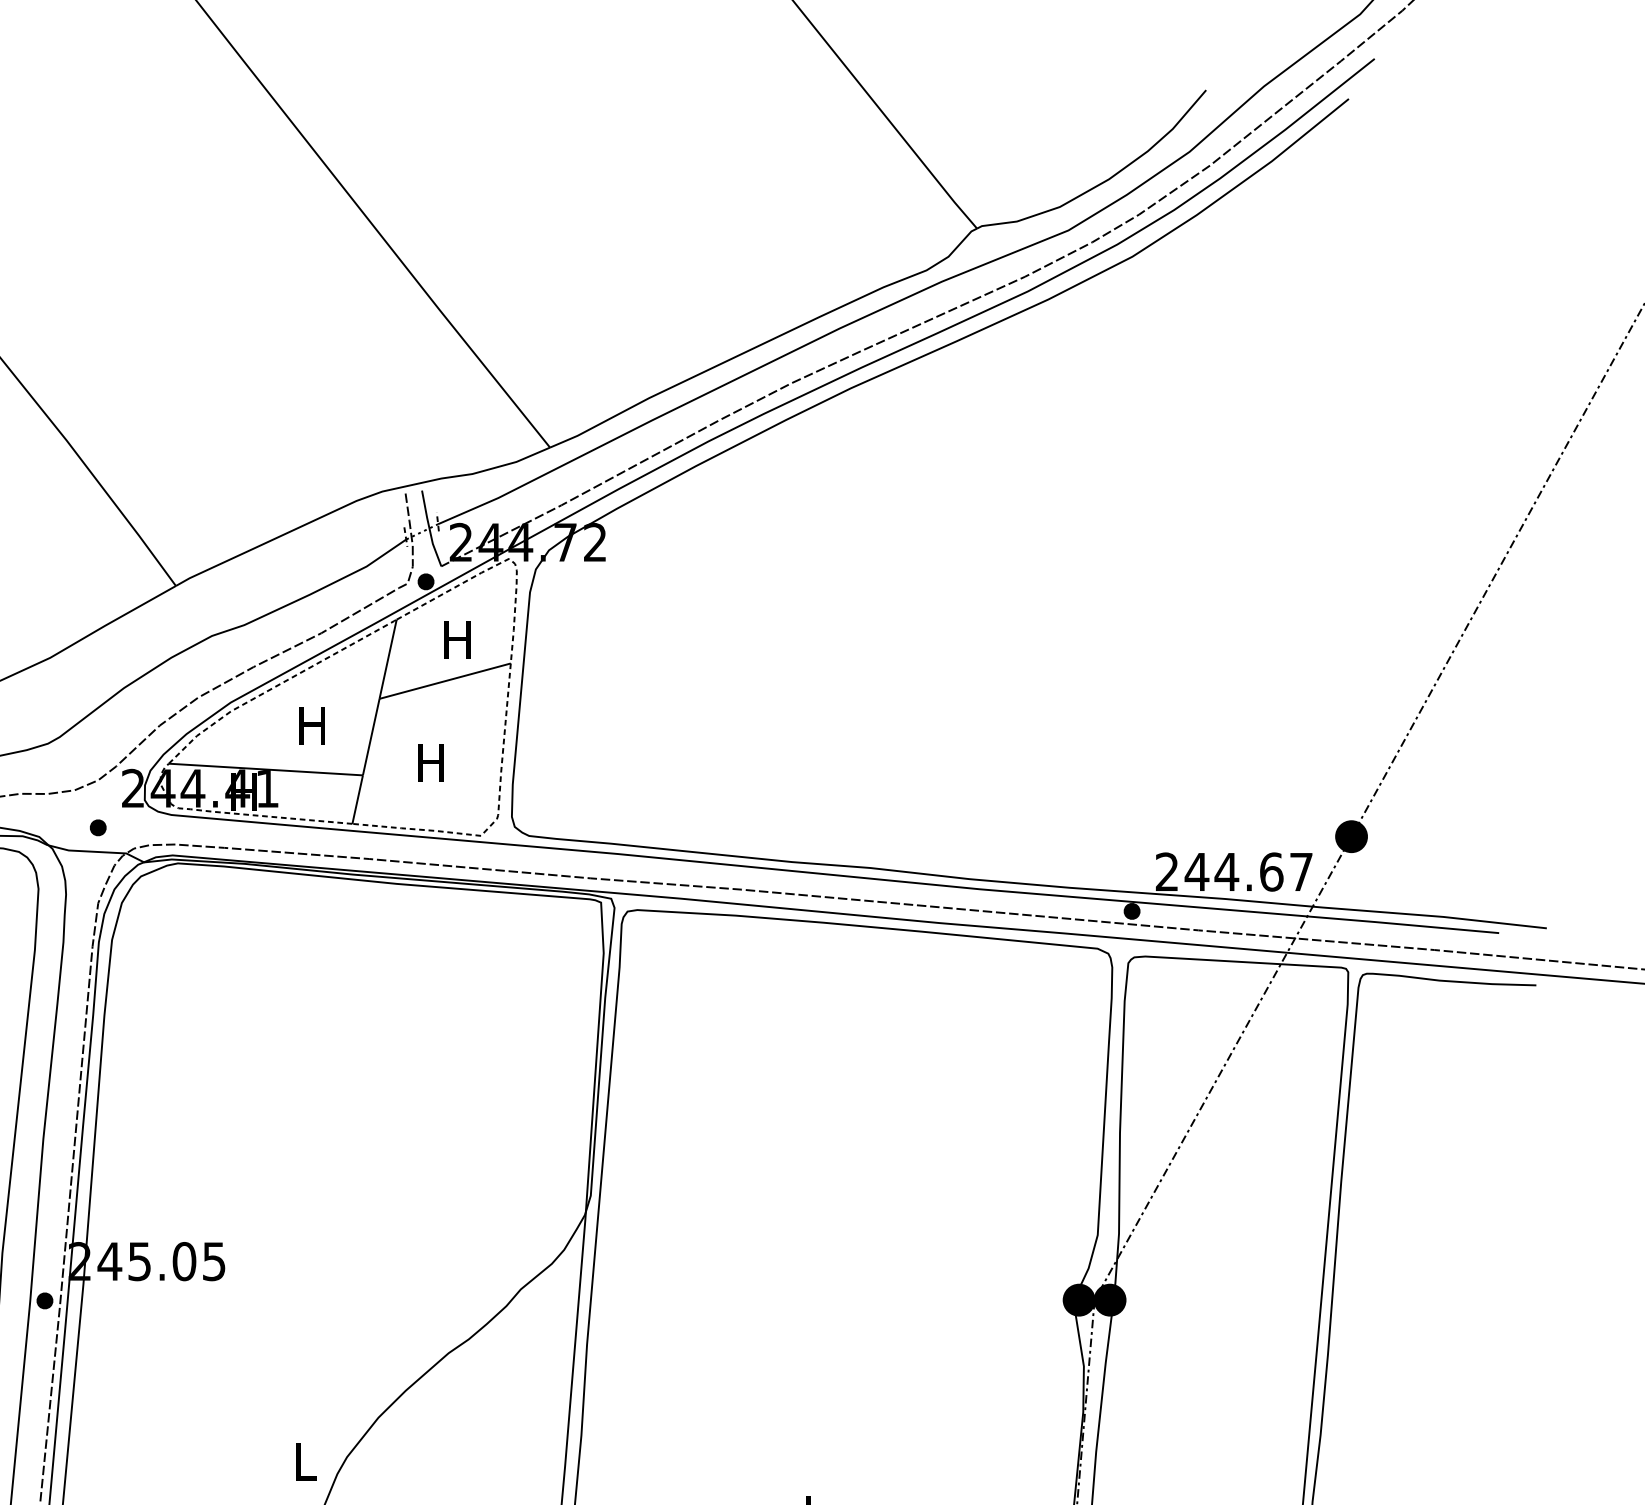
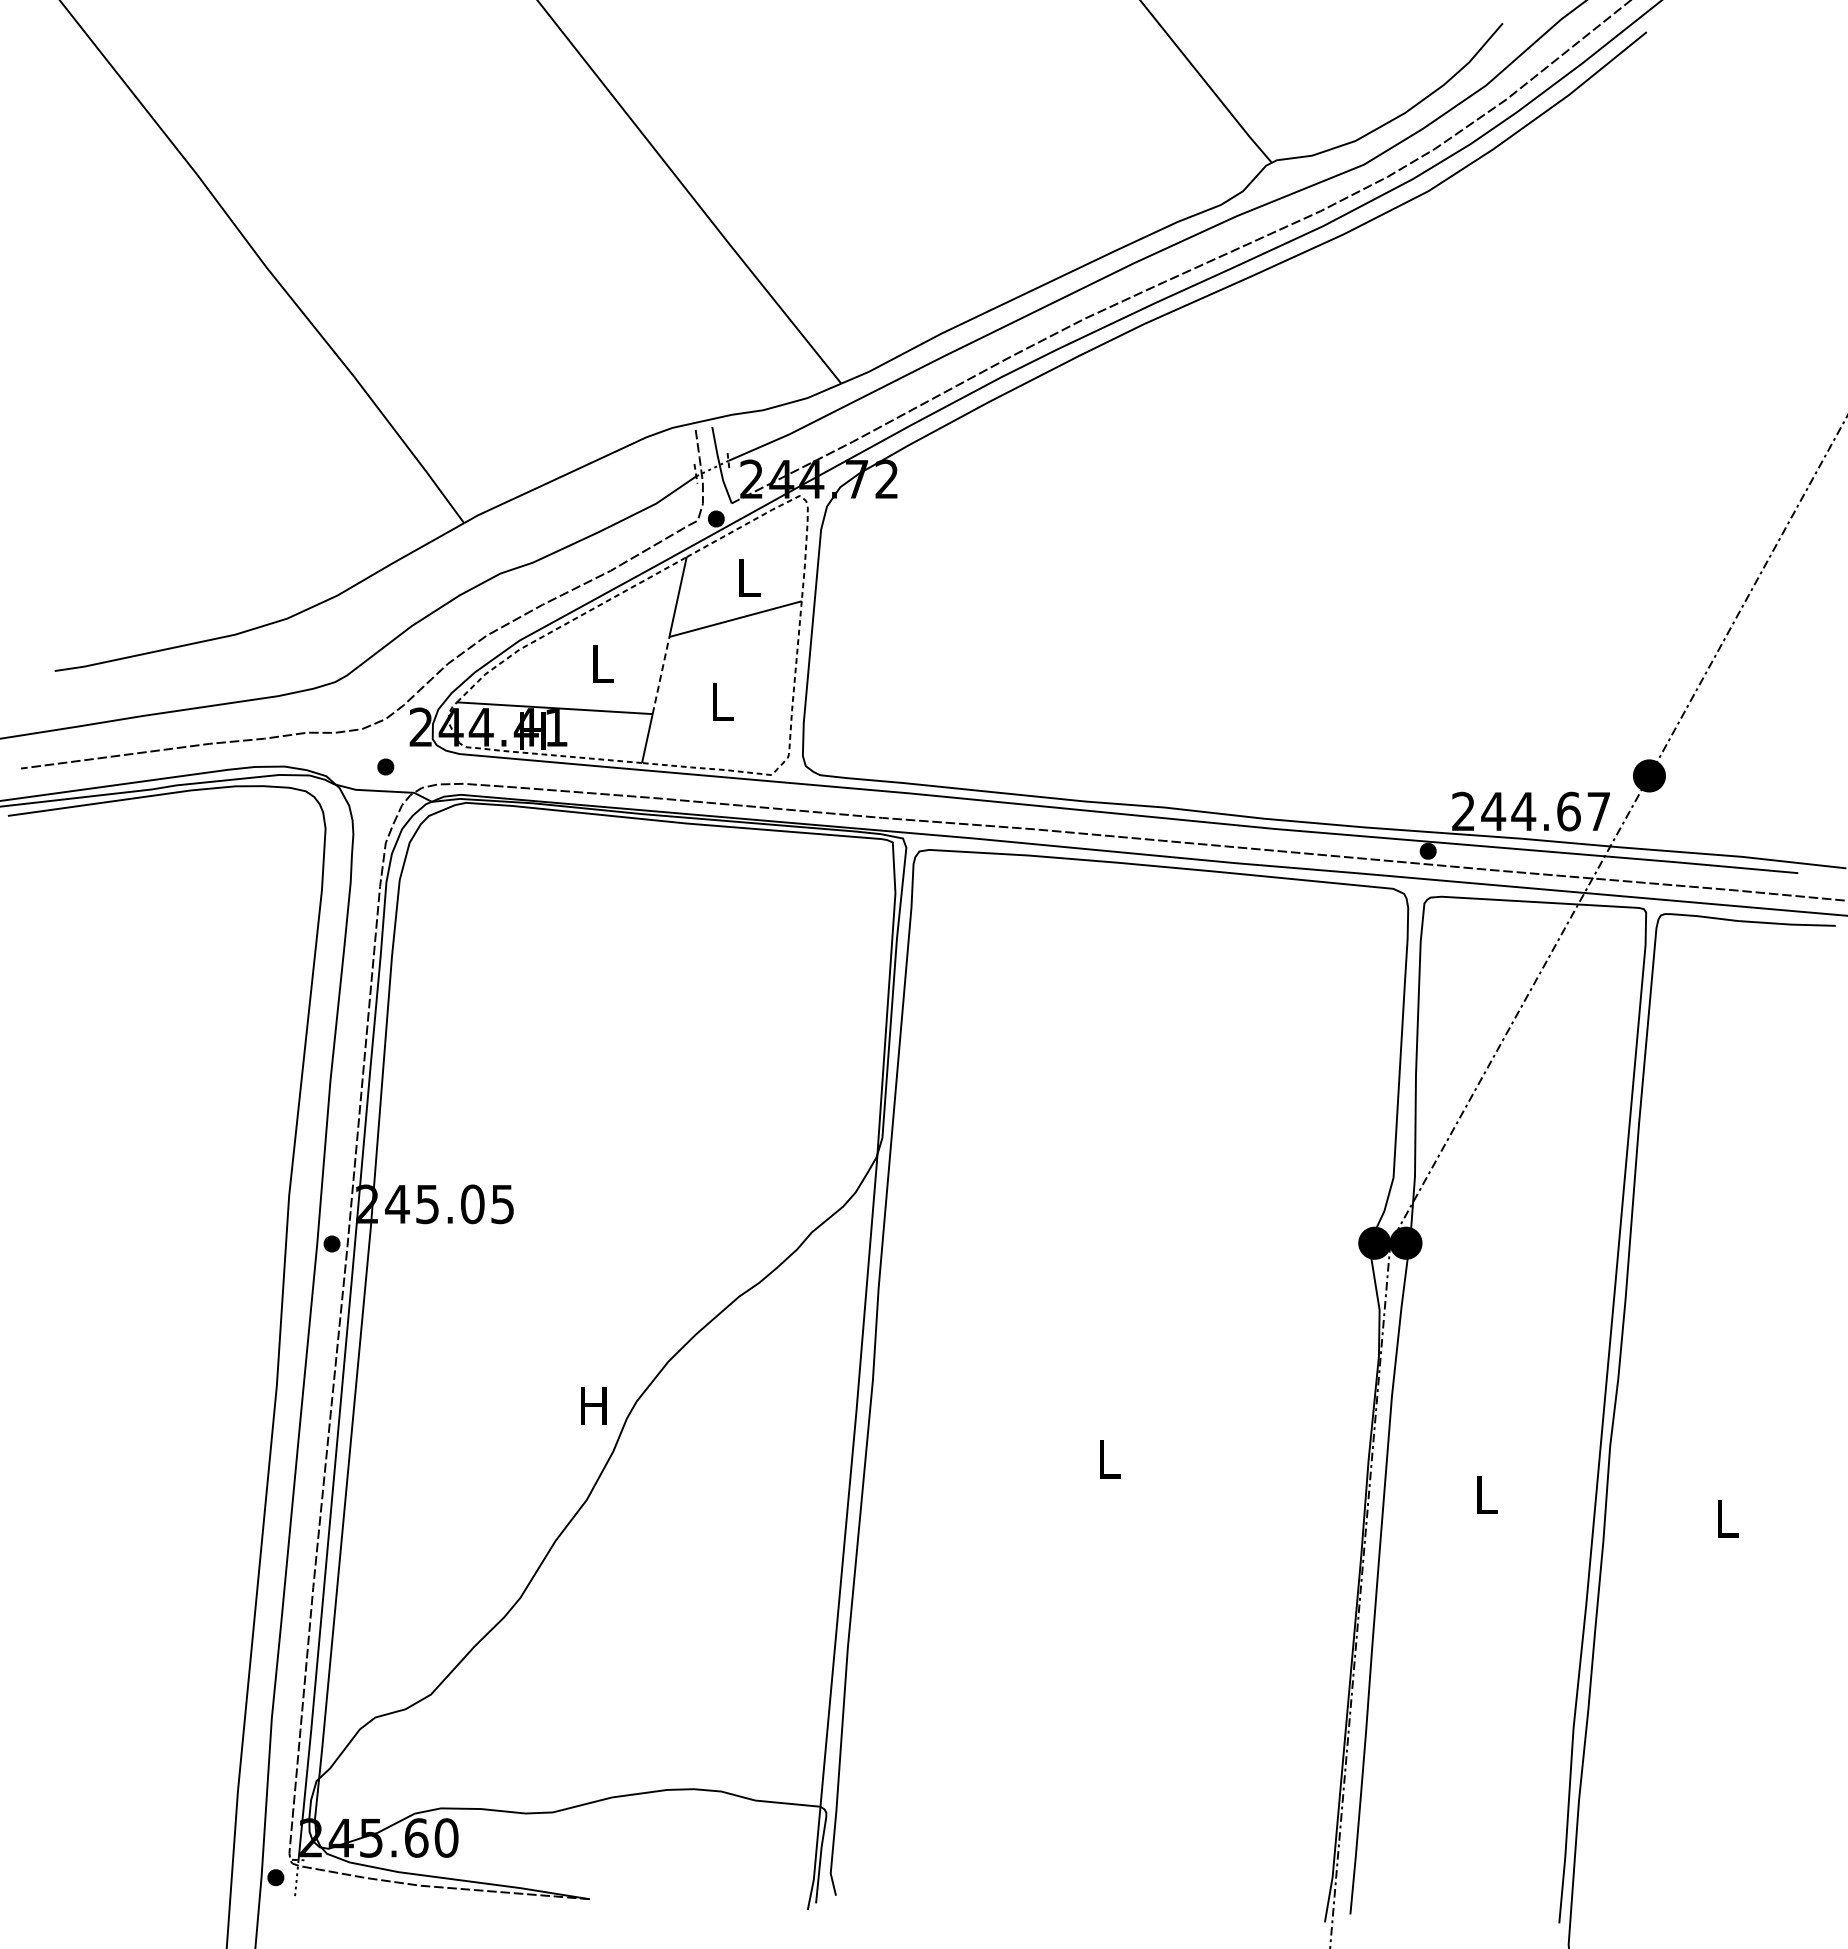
text: (456, 639) -> (747, 577), H -> L
text: (312, 725) -> (601, 663), H -> L
line: (371, 737) -> (661, 675), solid -> dashed
text: (430, 762) -> (720, 701), H -> L
text: (304, 1461) -> (593, 1405), L -> H

